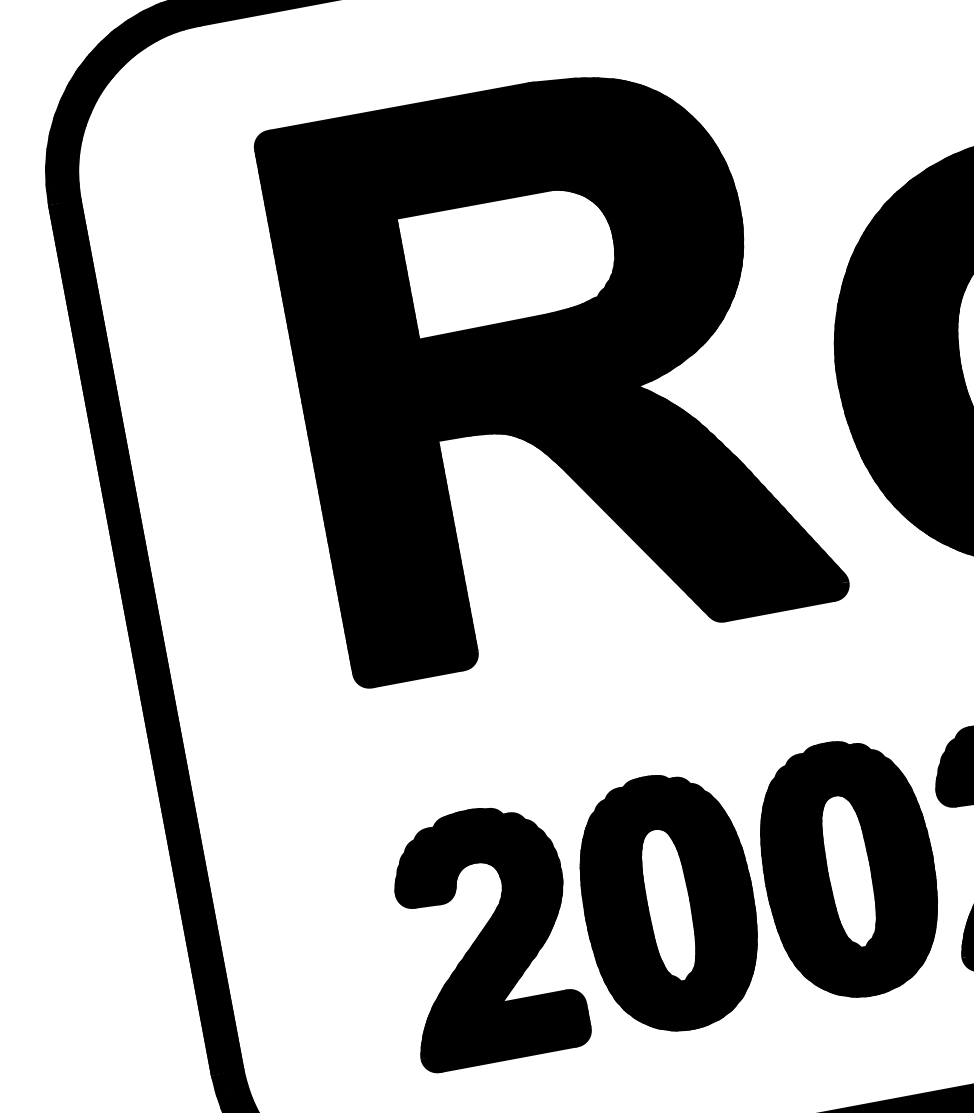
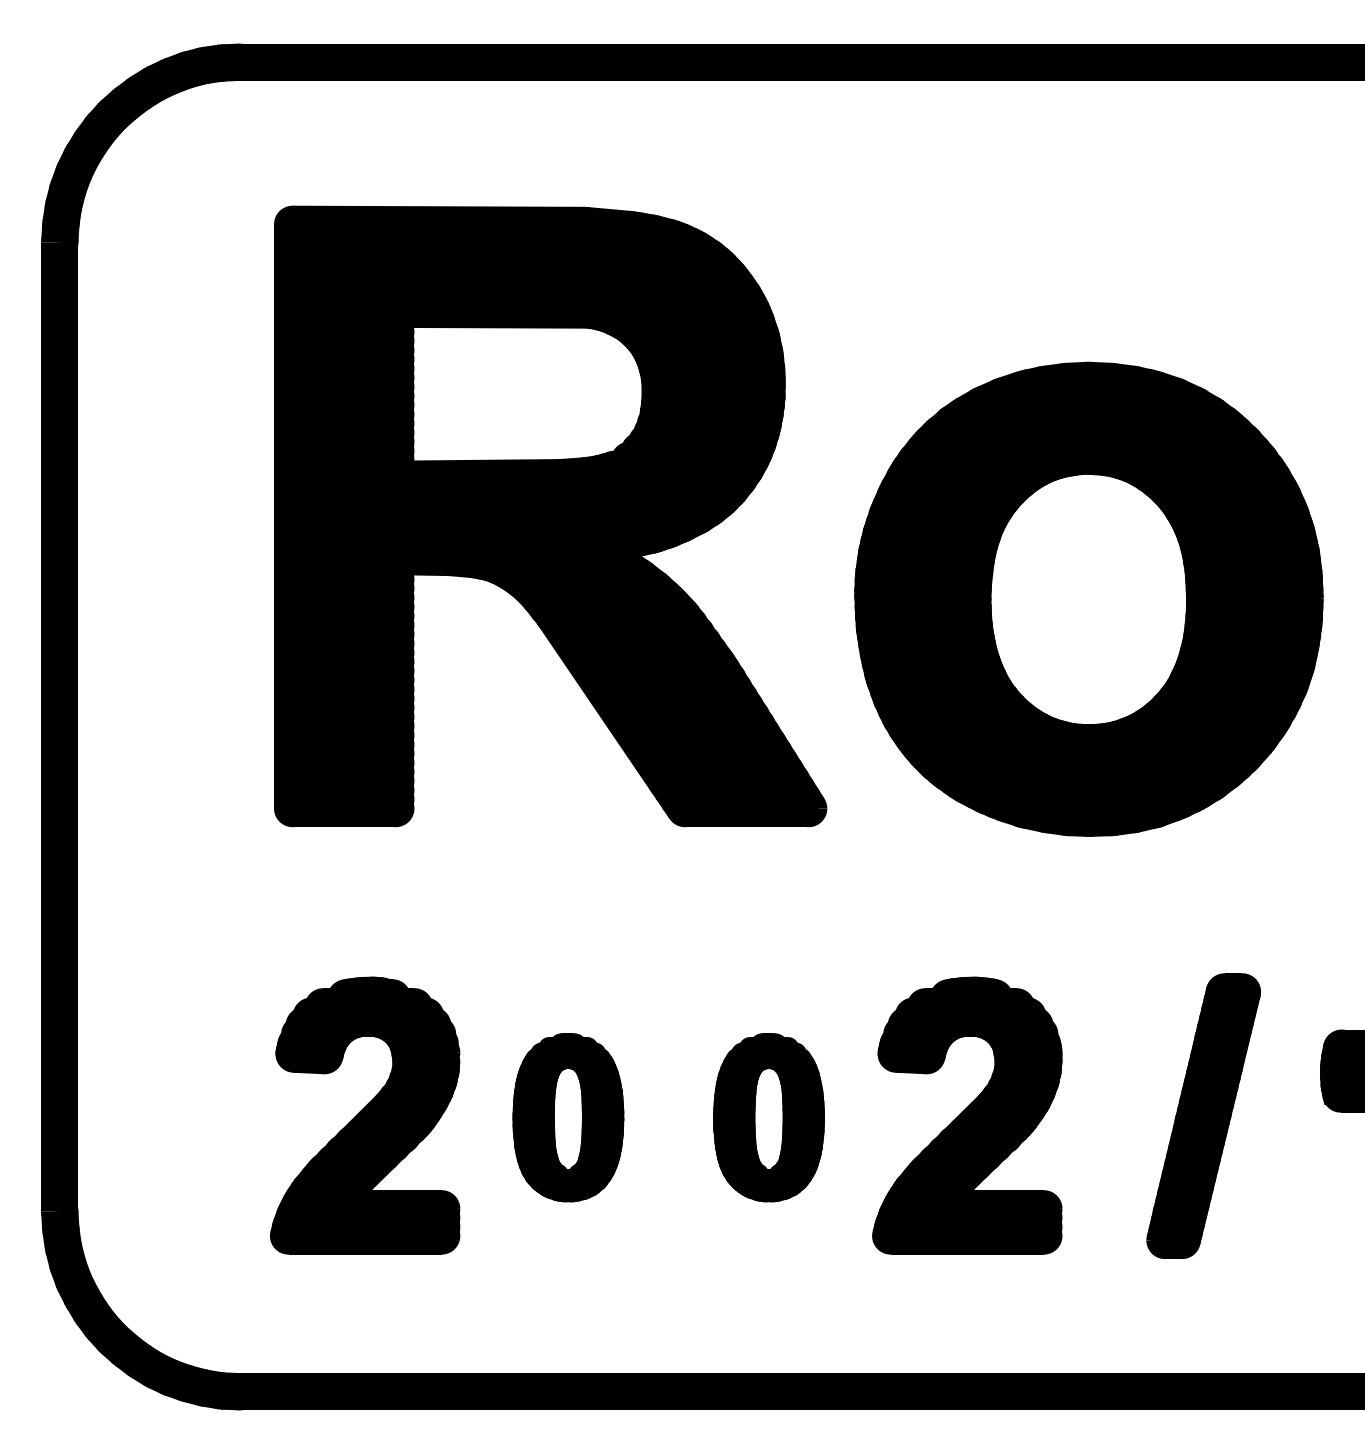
part: (848, 869) -> (768, 1117), size x0.6
part: (668, 902) -> (568, 1117), size x0.6

